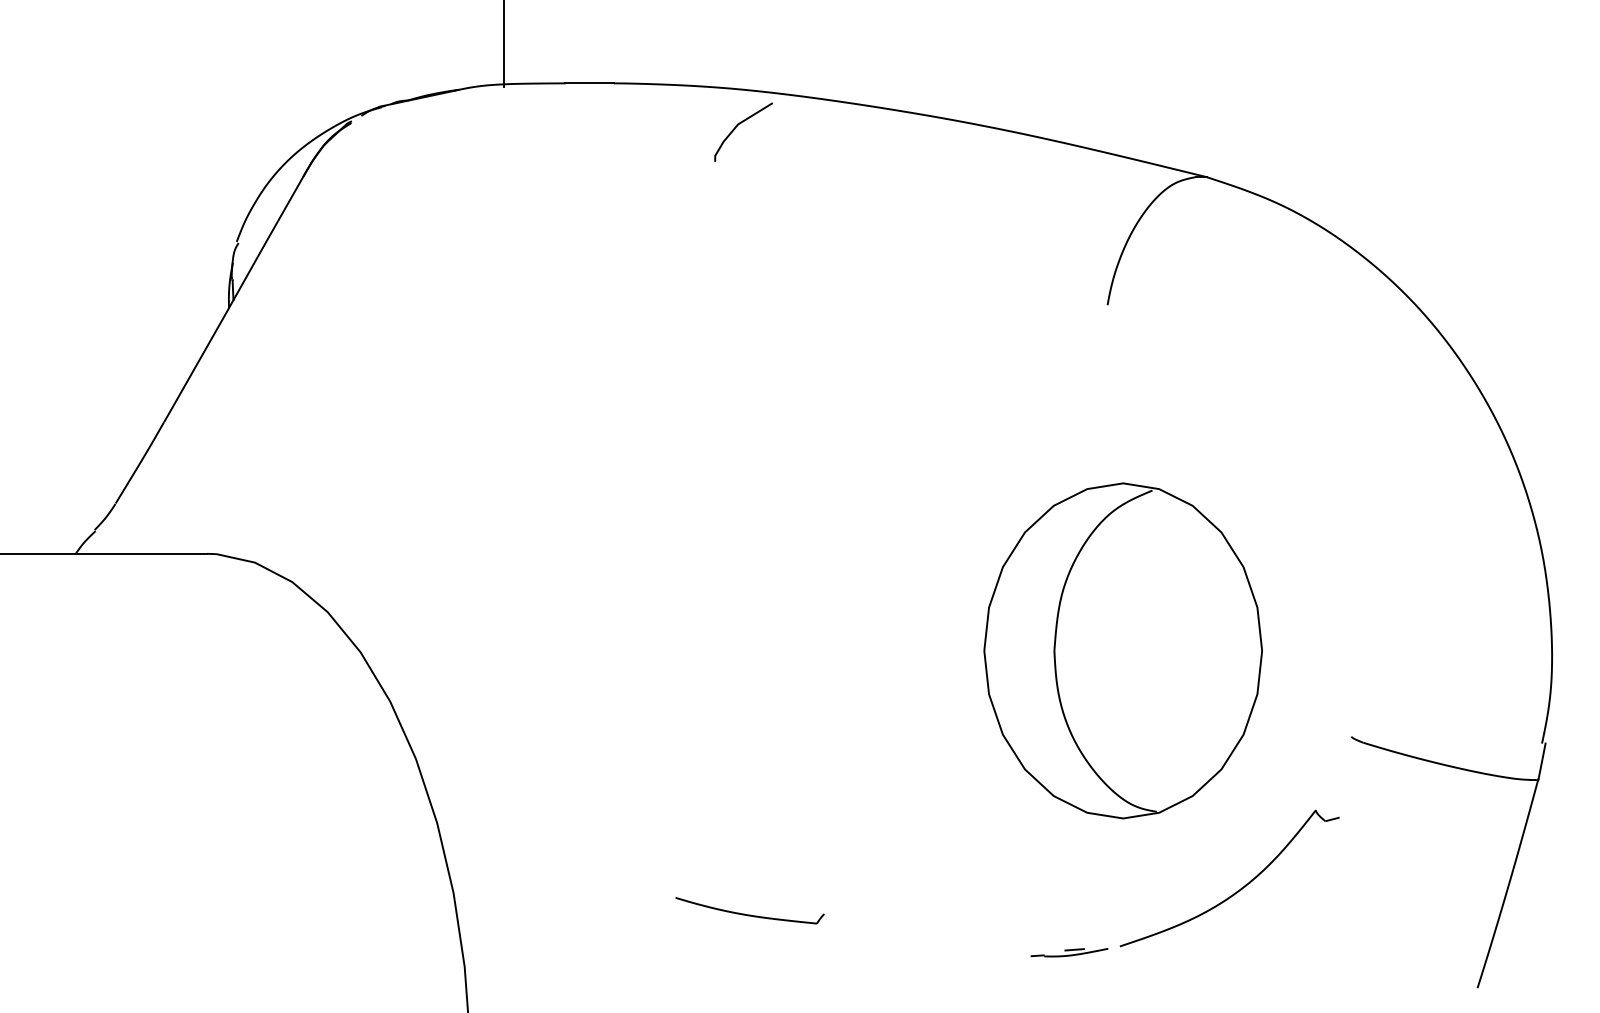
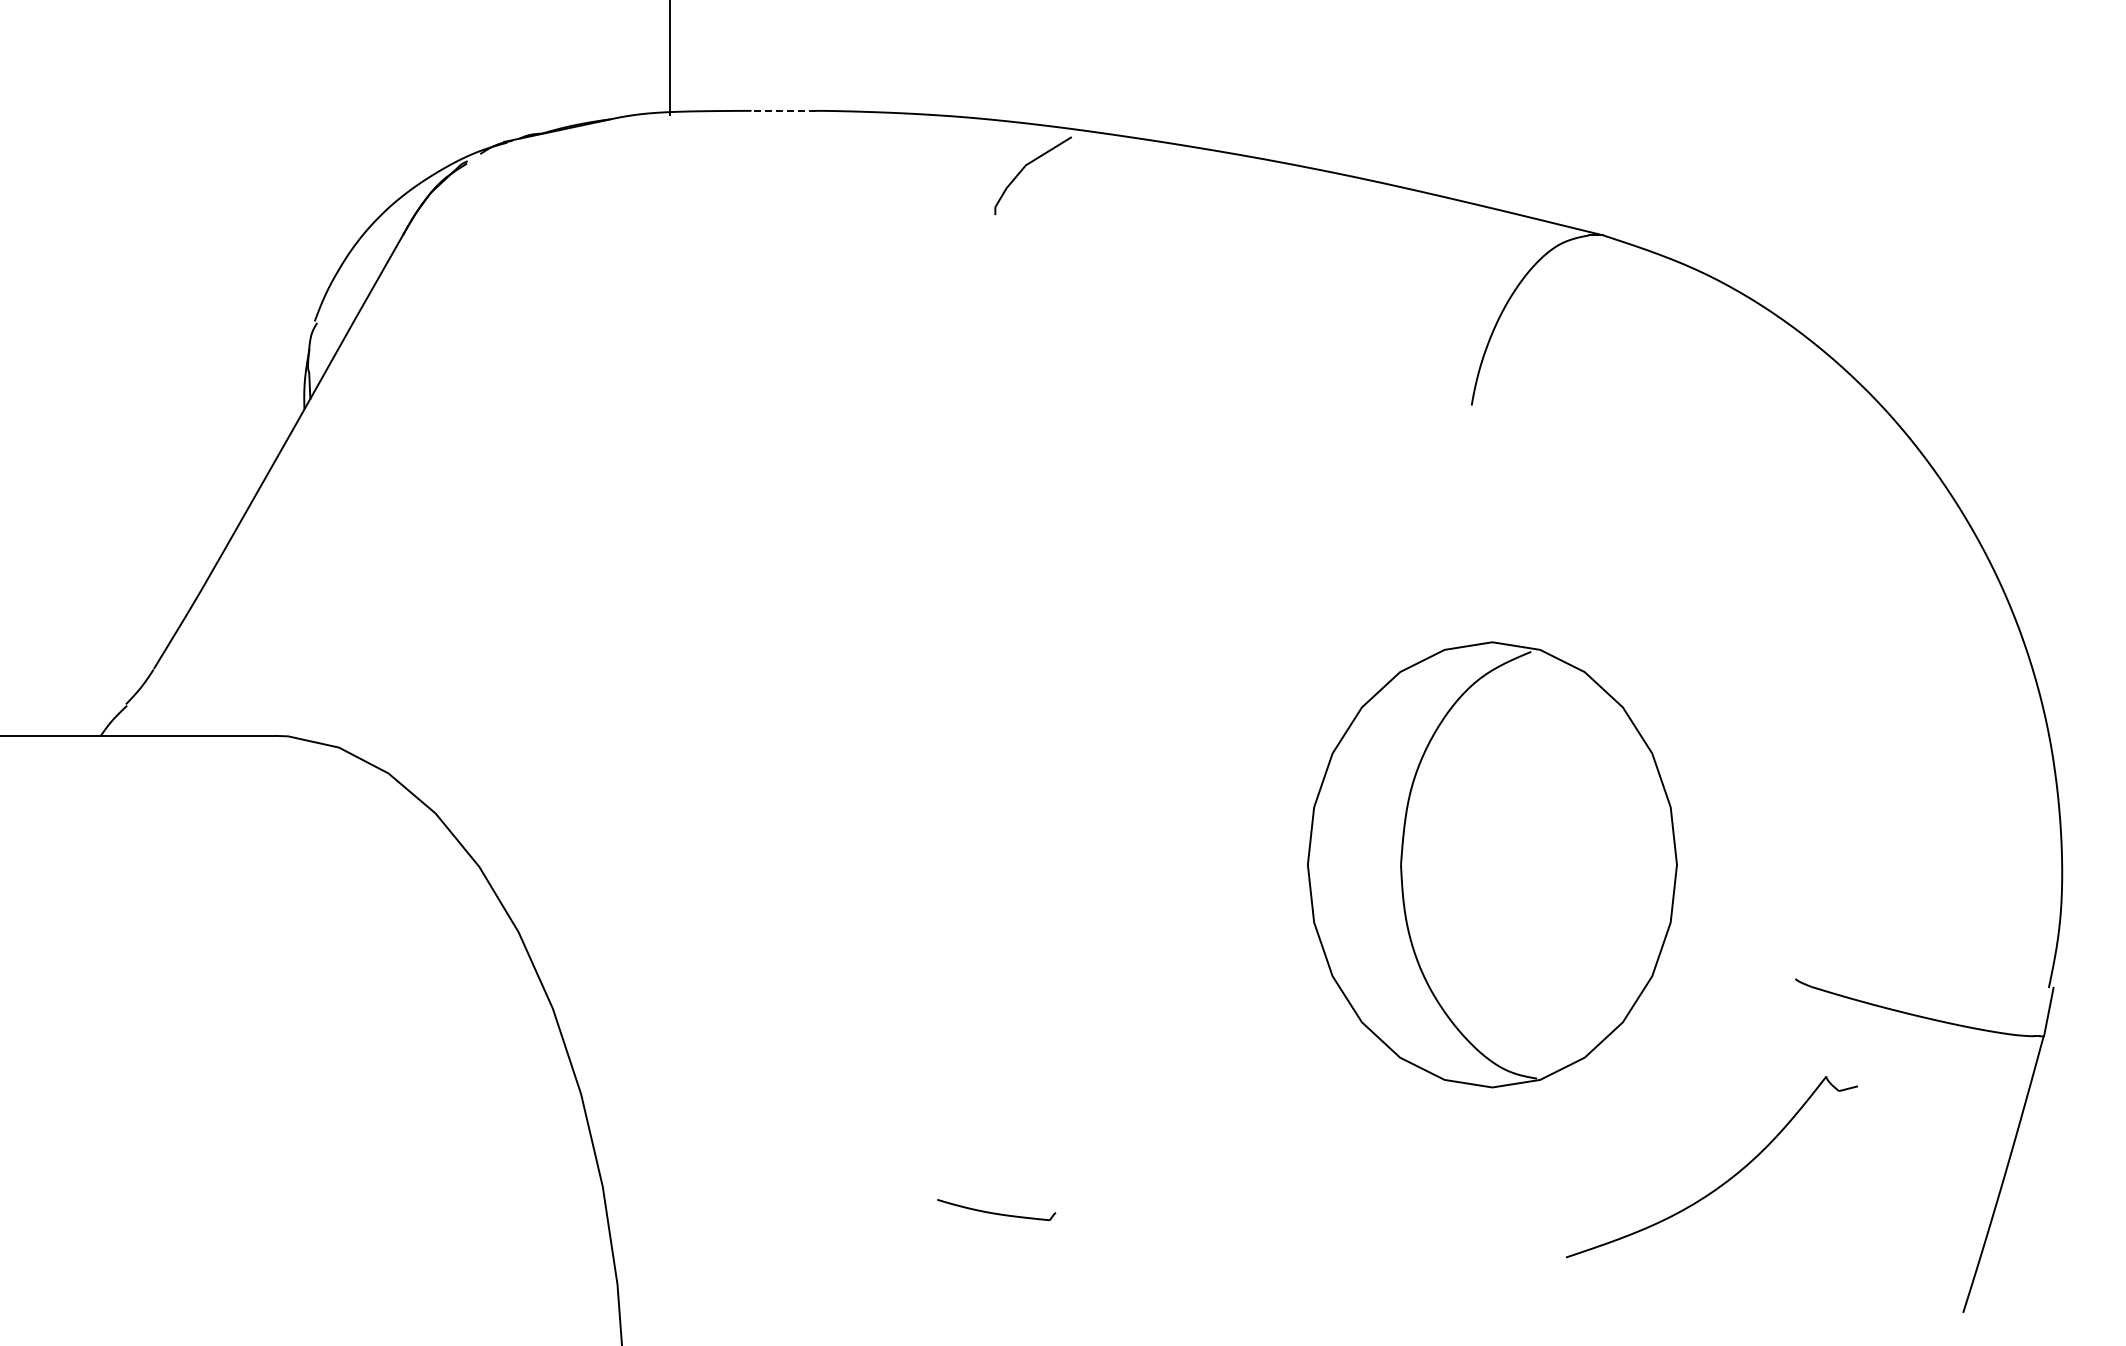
line: (589, 83) -> (783, 110), solid -> dashed
curve: (737, 126) -> (1025, 167), moved
part: (1237, 890) -> (1722, 1183), moved
part: (749, 910) -> (996, 1209), size x0.6
part: (1069, 952) -> (1420, 1265), removed

